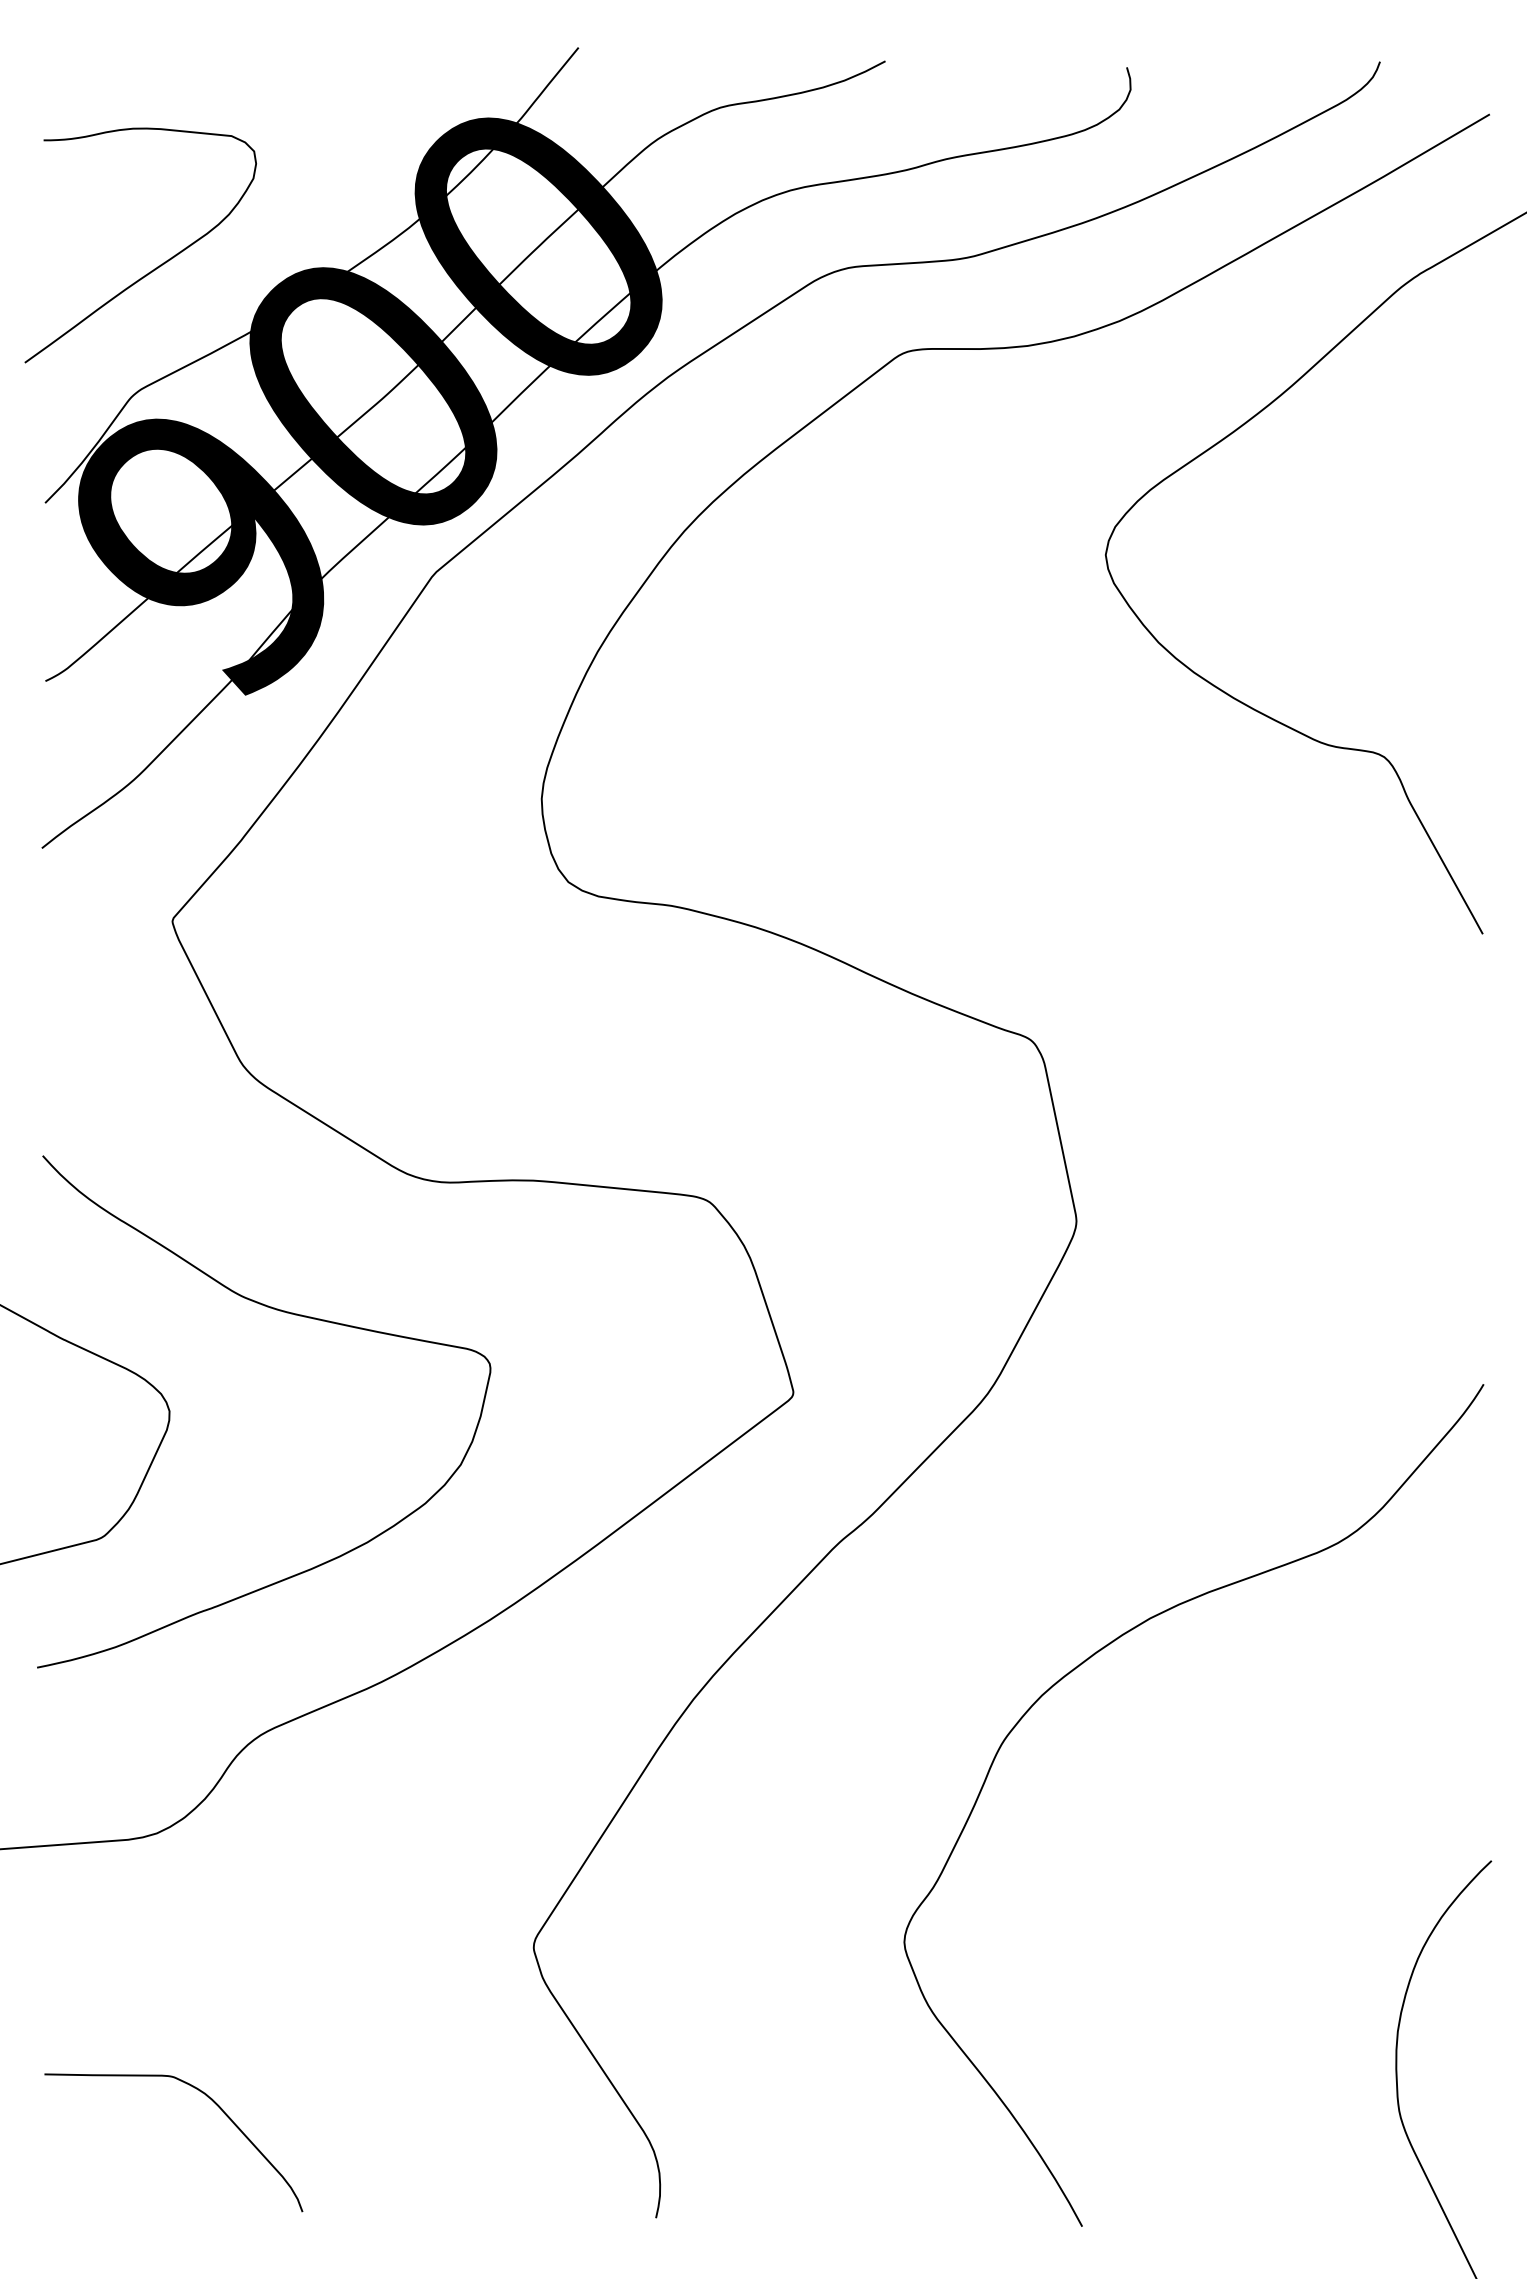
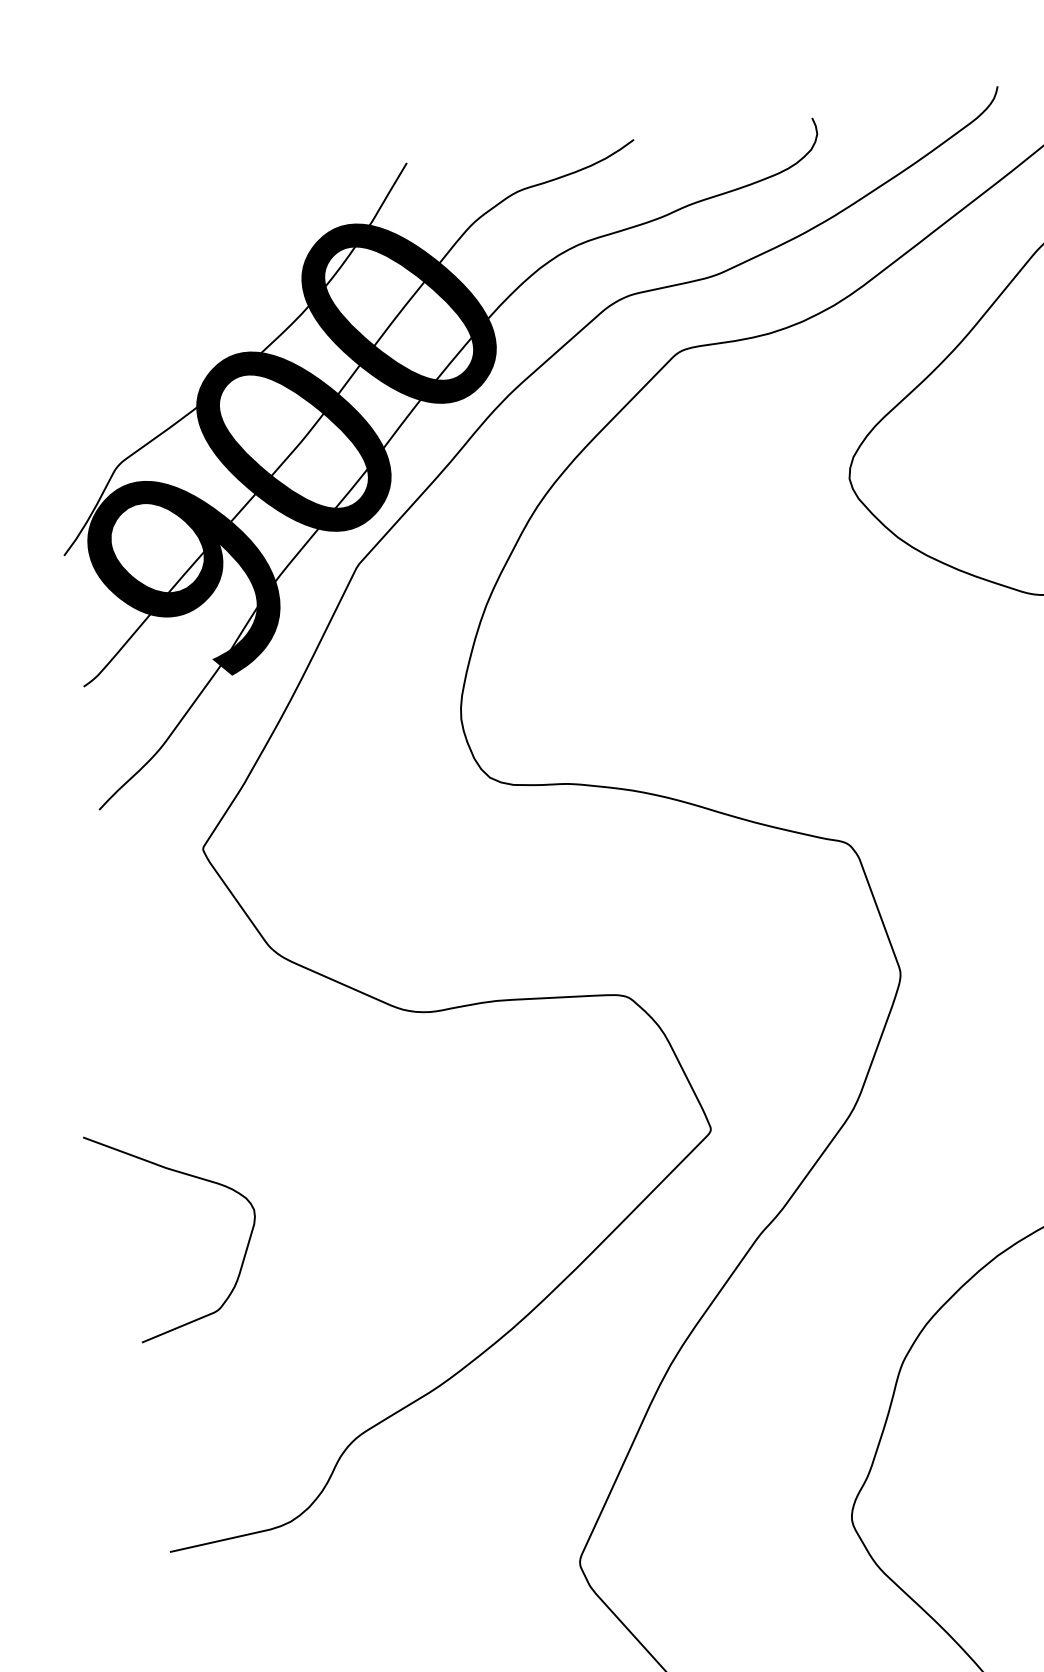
curve: (154, 268) -> (119, 371), removed
curve: (286, 1313) -> (329, 1125), removed

